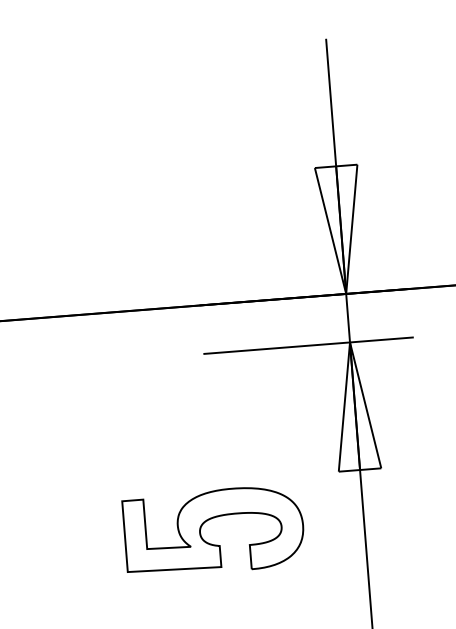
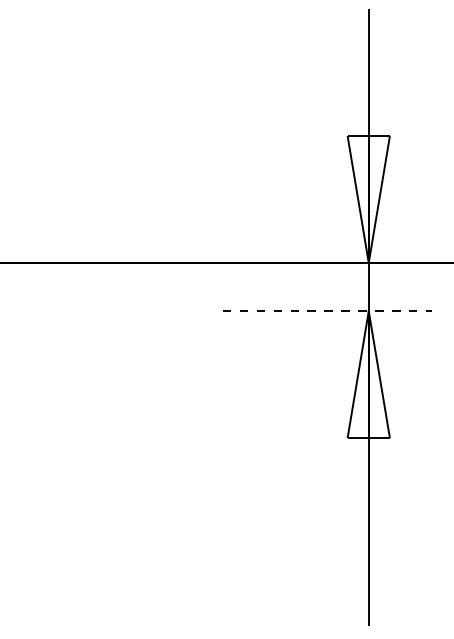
line: (308, 345) -> (327, 311), solid -> dashed
part: (209, 520) -> (215, 476), removed

